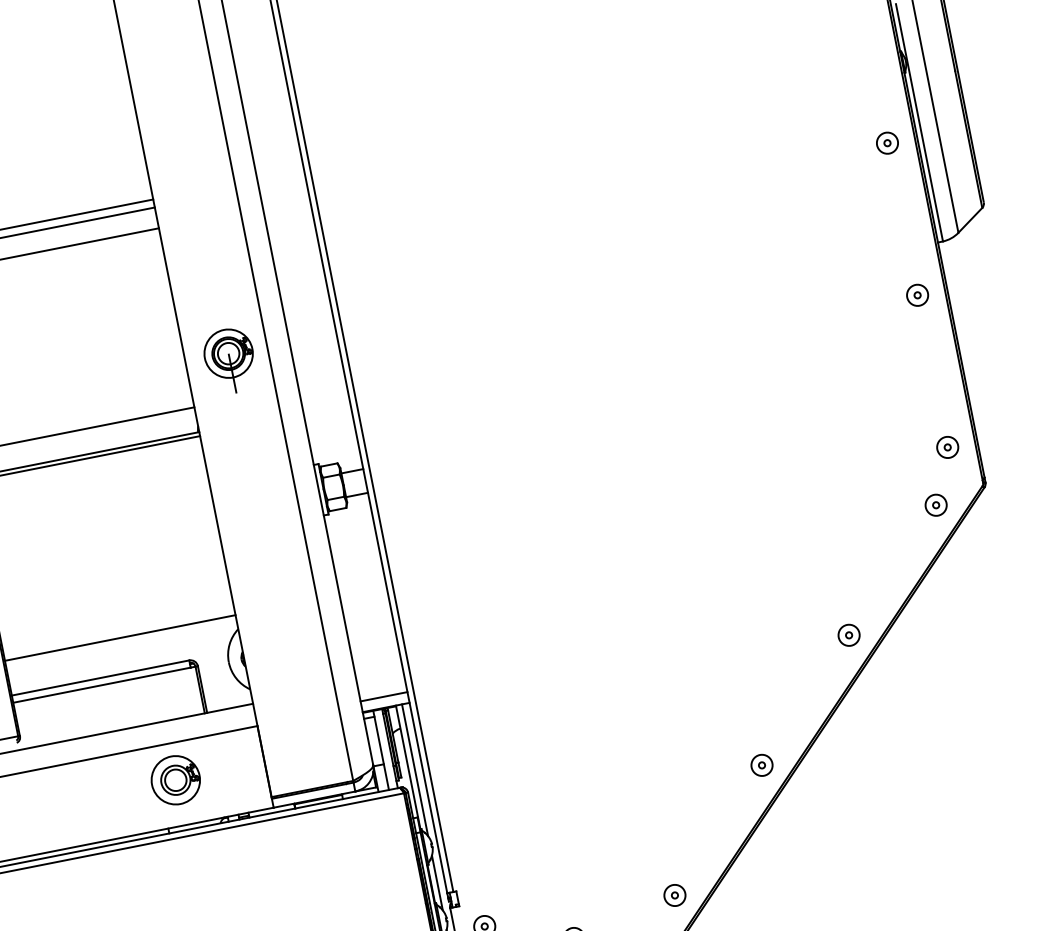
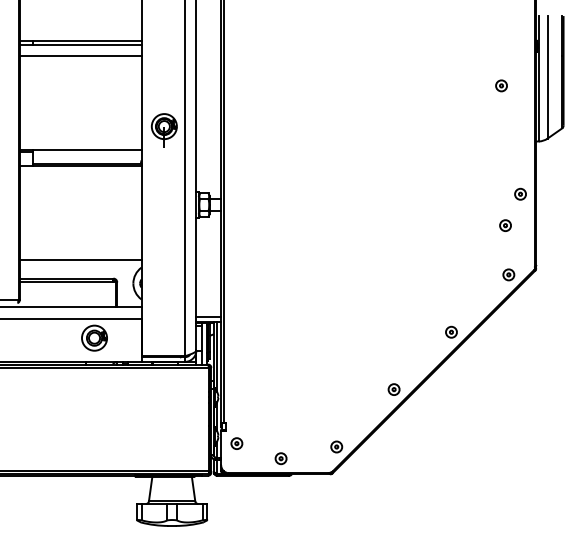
part: (887, 142) -> (501, 85), moved
part: (917, 293) -> (520, 193), moved
part: (947, 447) -> (505, 225), moved

